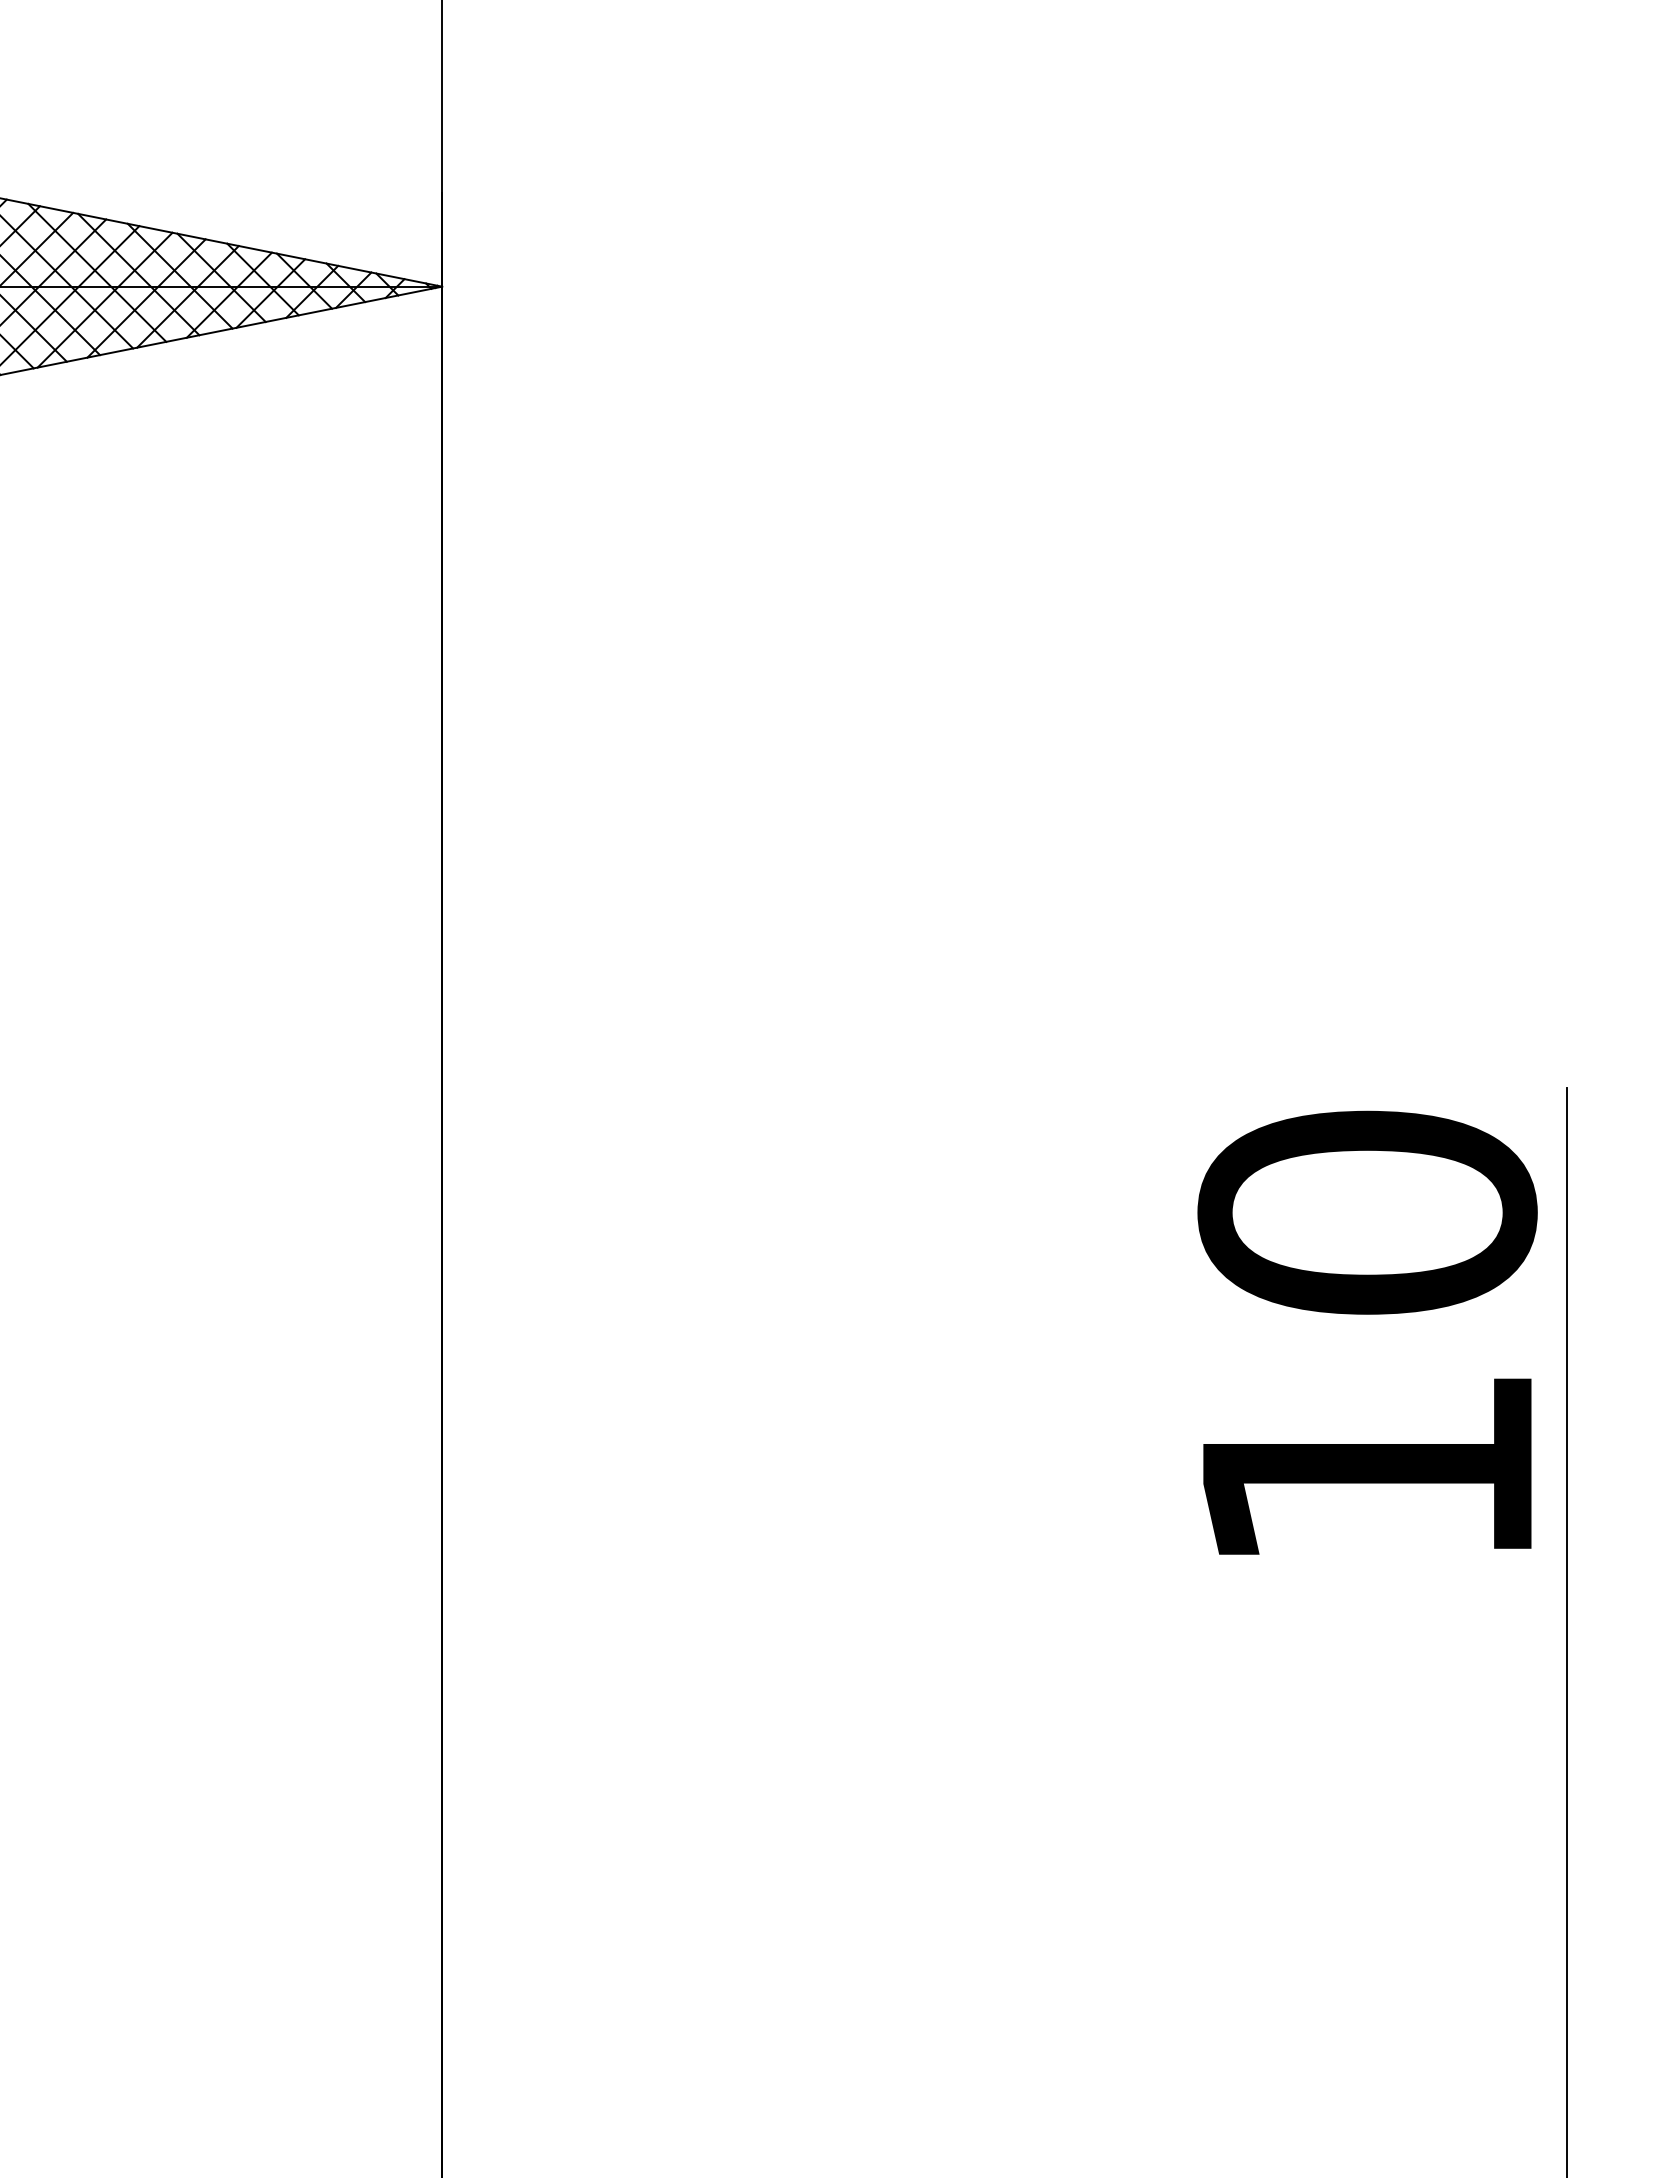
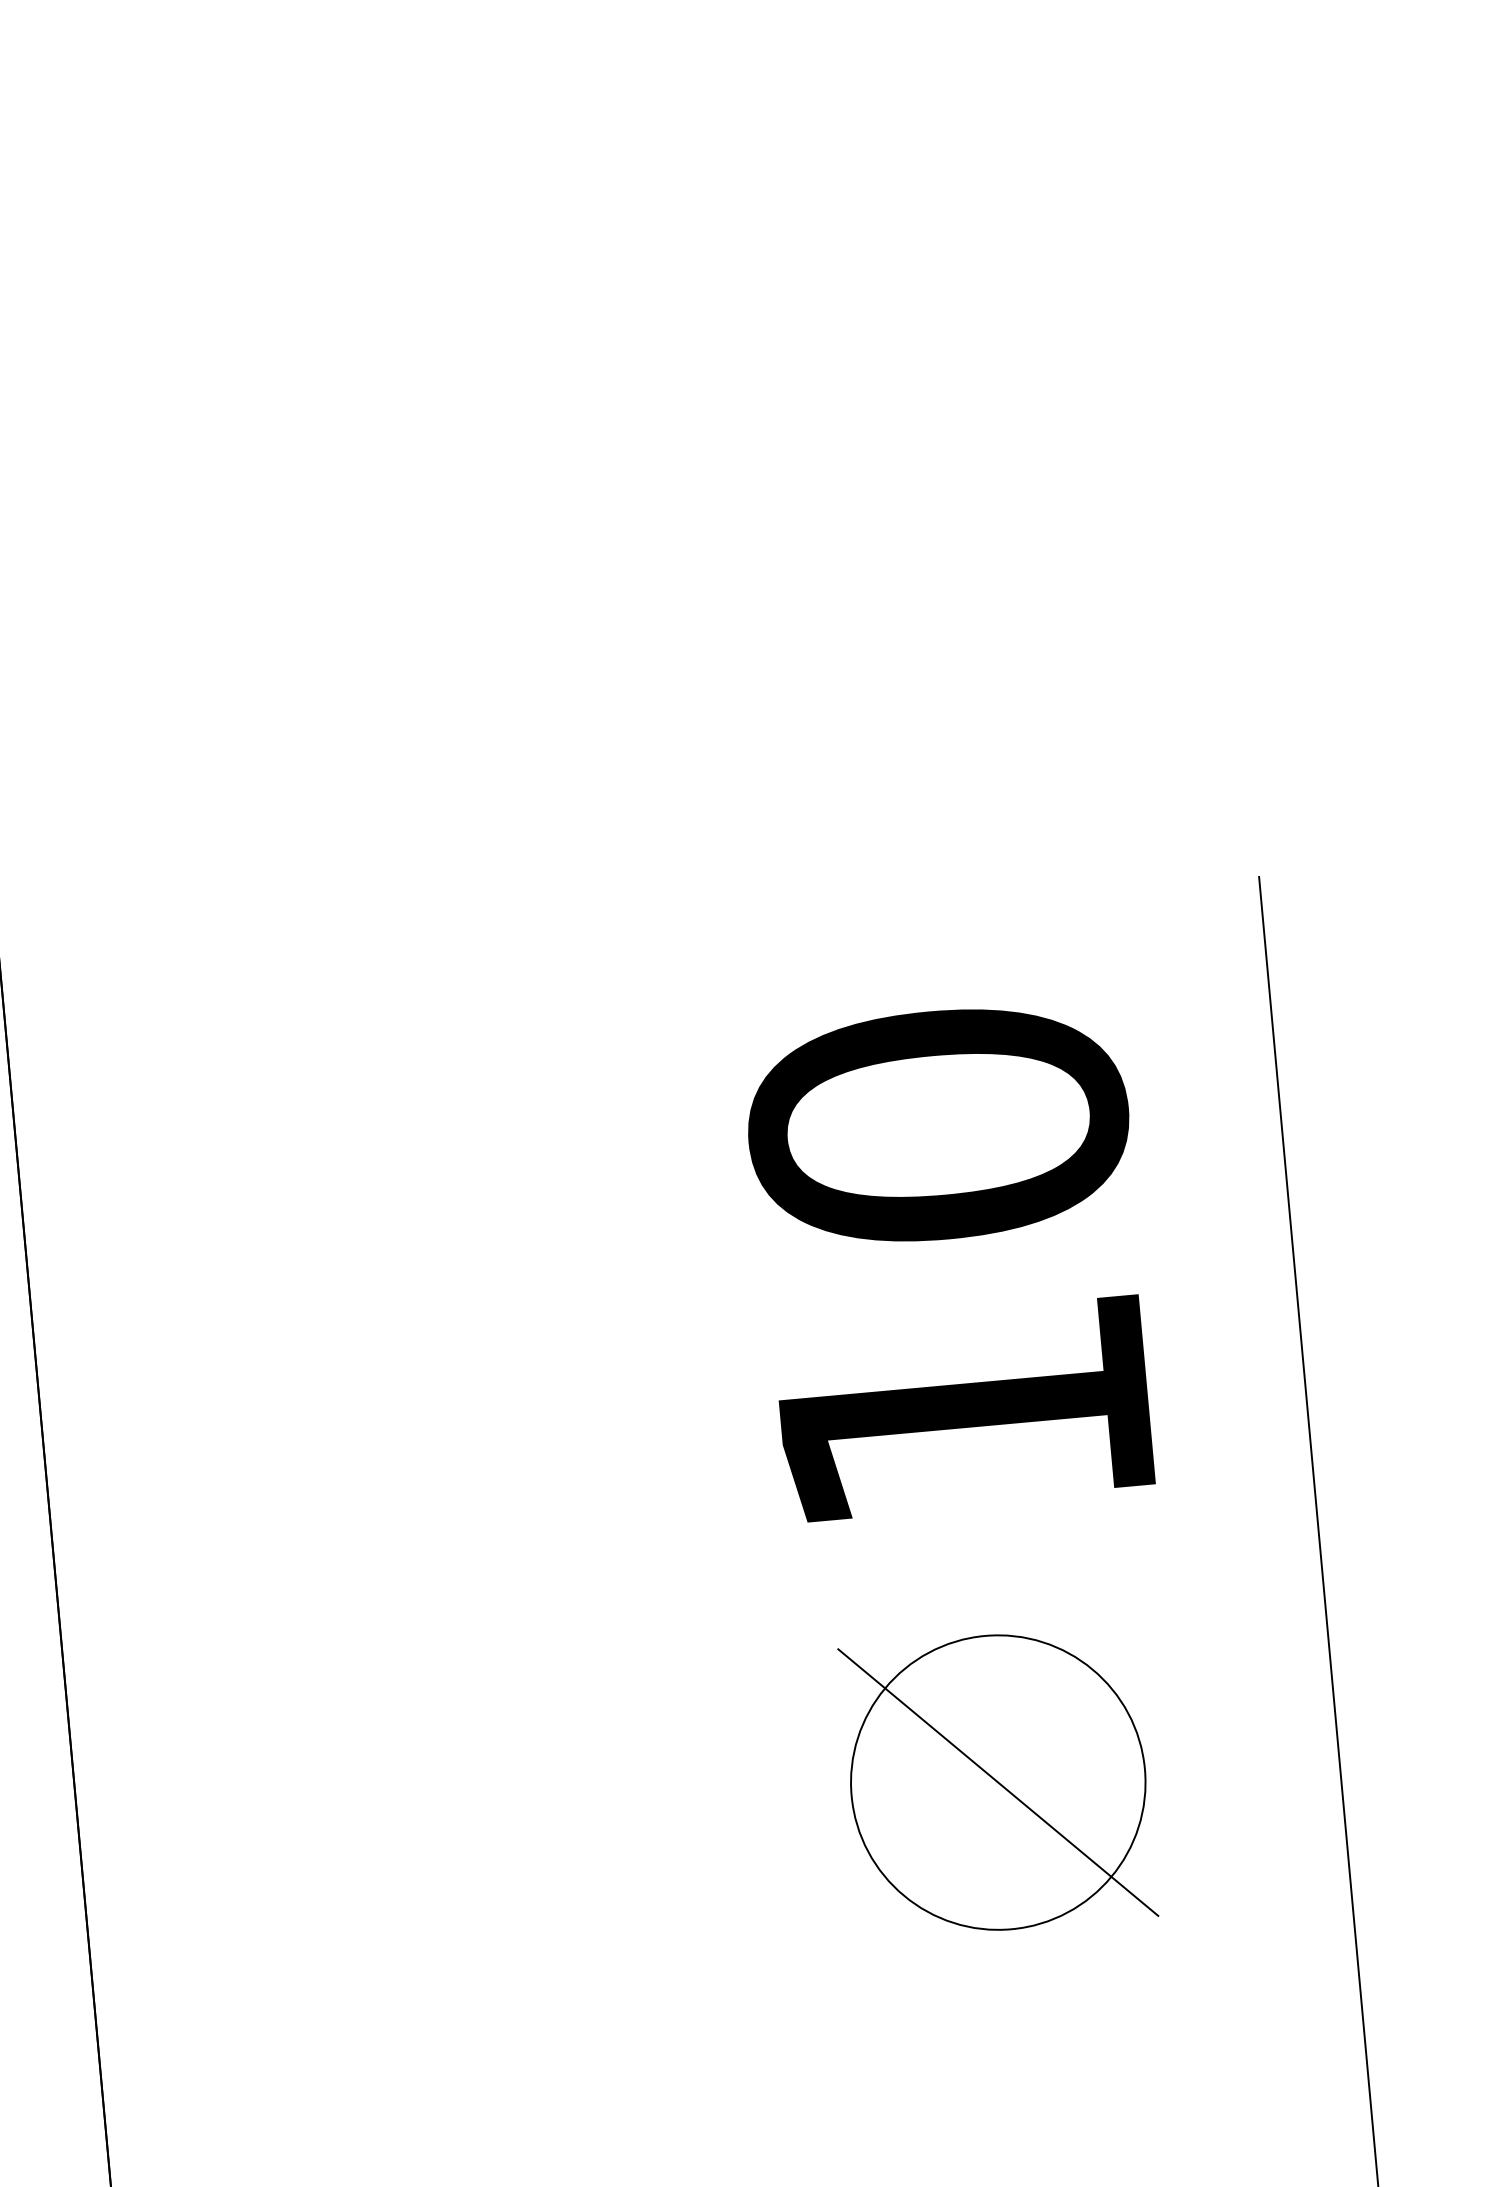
text: (1367, 1332) -> (950, 1259), moved
part: (1262, 1870) -> (998, 1782), added

